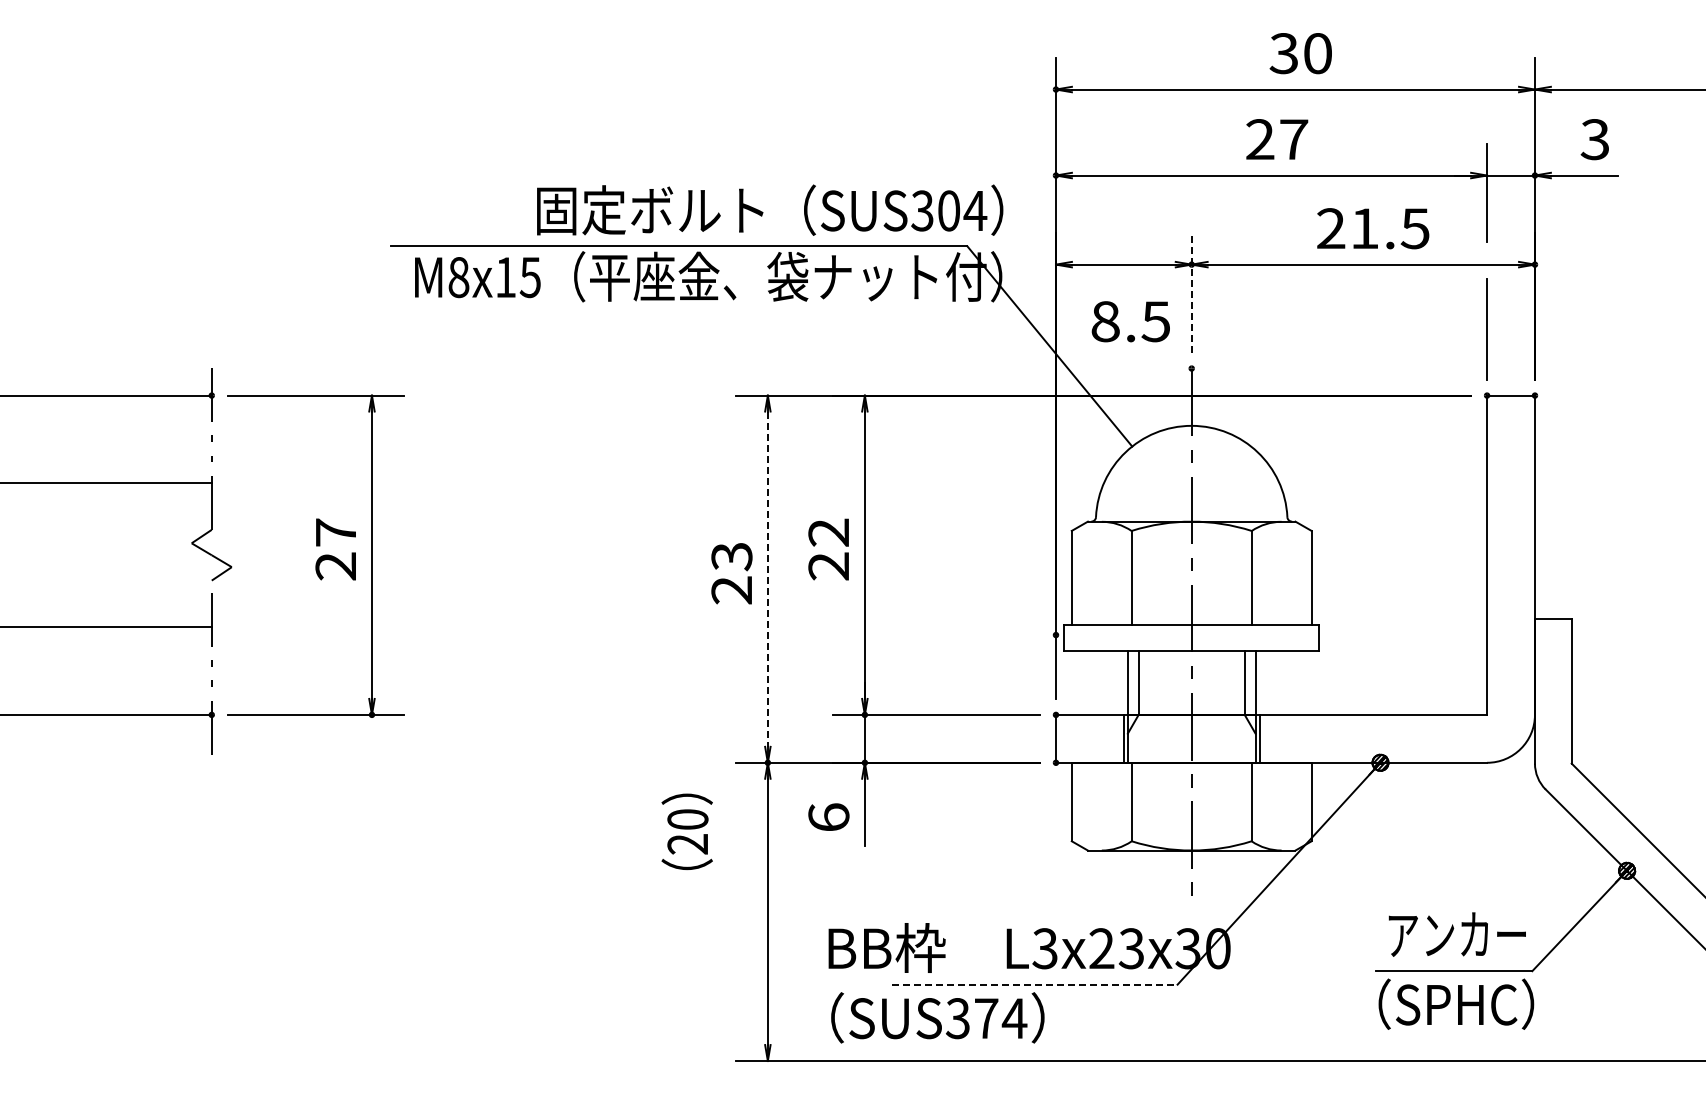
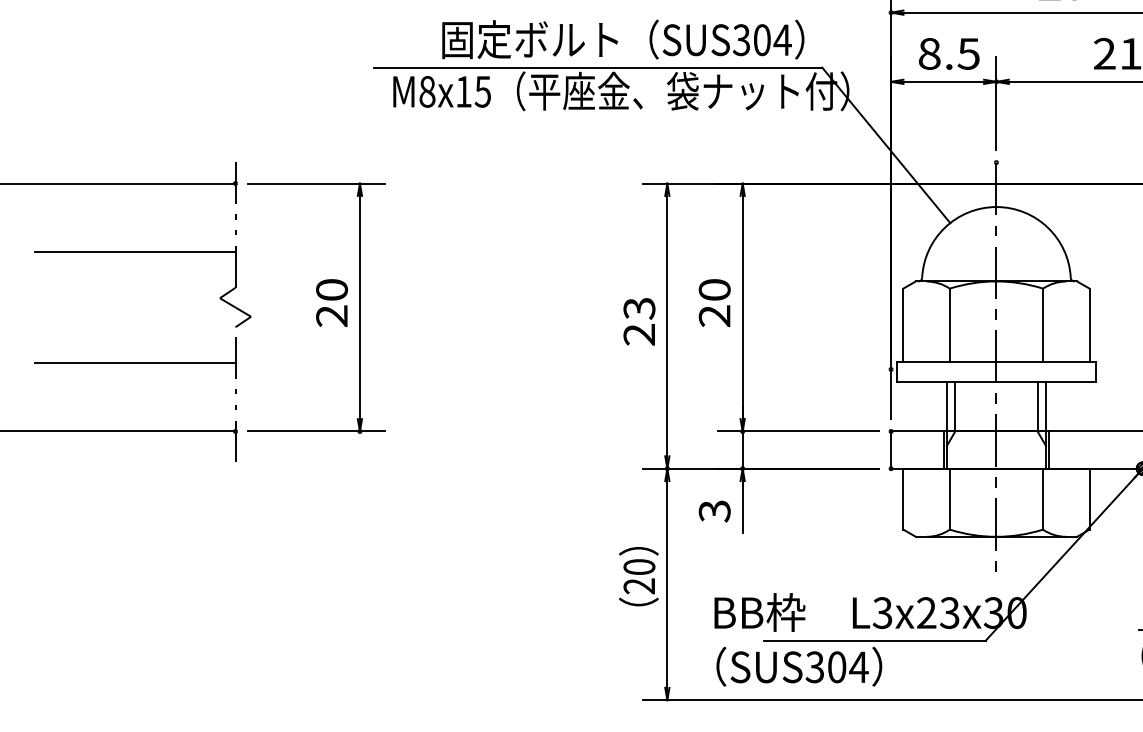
text: (770, 209) -> (623, 39), moved
line: (1191, 292) -> (996, 103), dashed -> solid
text: (1130, 321) -> (948, 53), moved
text: (335, 532) -> (331, 289), 27 -> 20
text: (828, 532) -> (714, 289), 22 -> 20
line: (767, 579) -> (667, 326), dashed -> solid
text: (828, 817) -> (714, 511), 6 -> 3
text: (686, 831) -> (638, 576), moved
line: (1034, 984) -> (874, 640), dashed -> solid
text: (986, 1018) -> (837, 667), SUS374 -> SUS304

